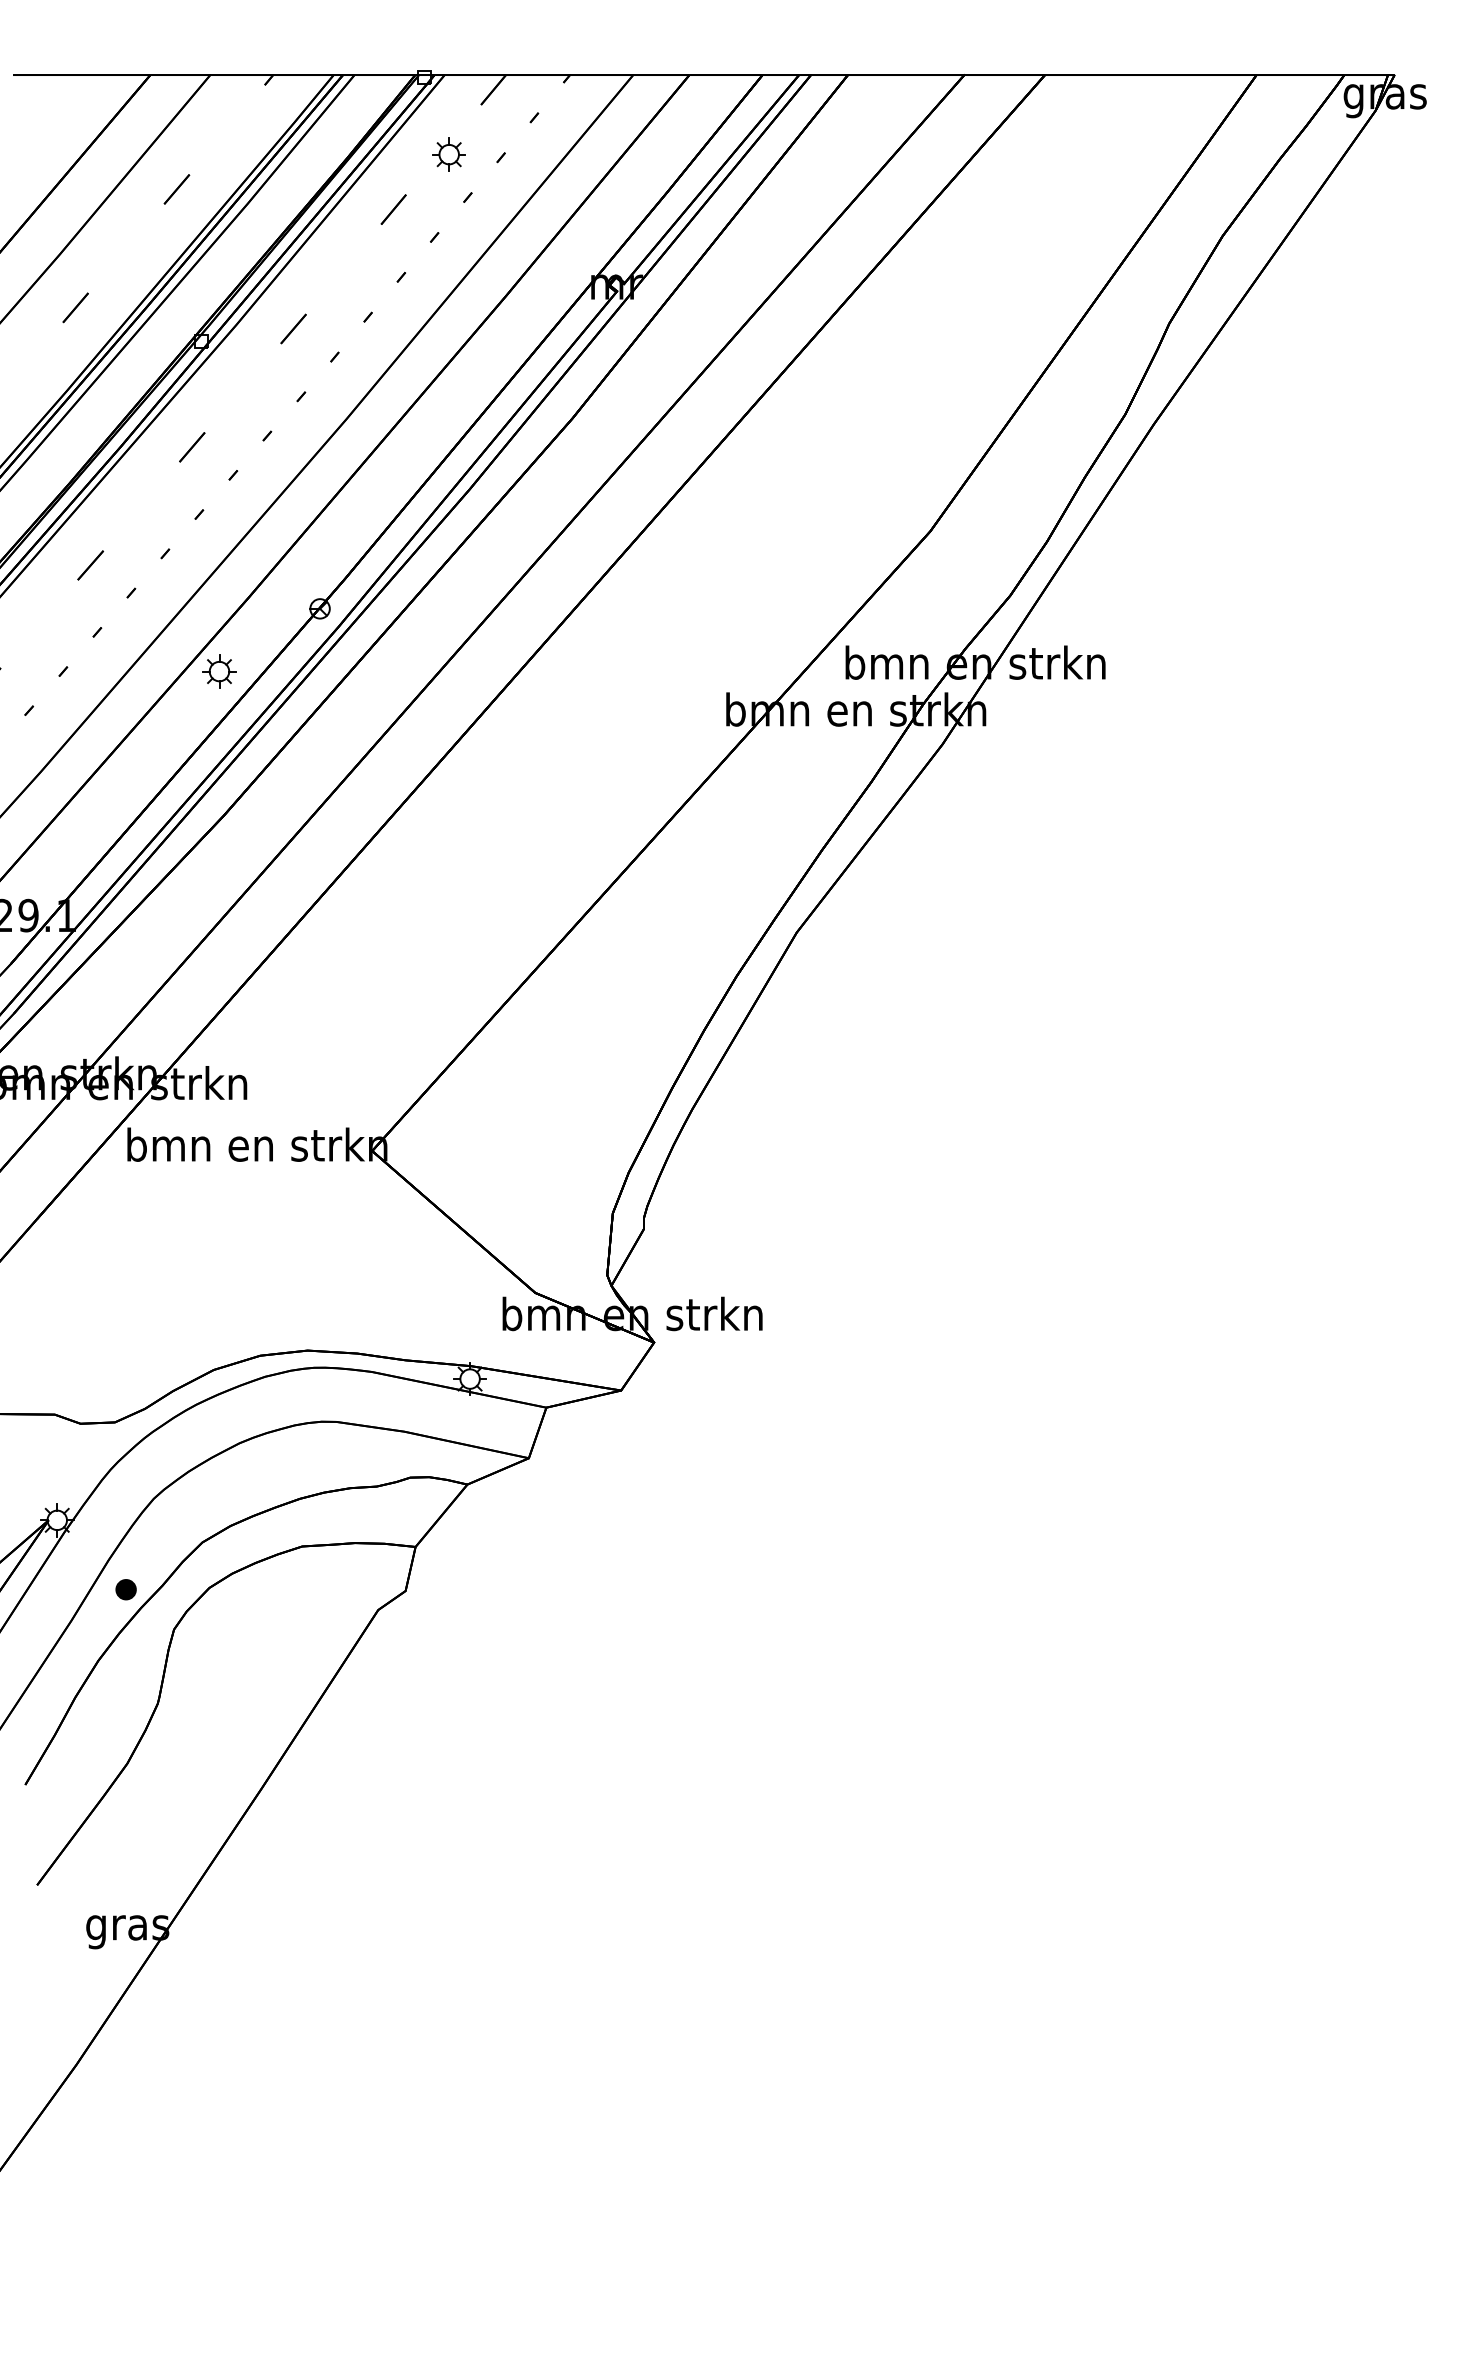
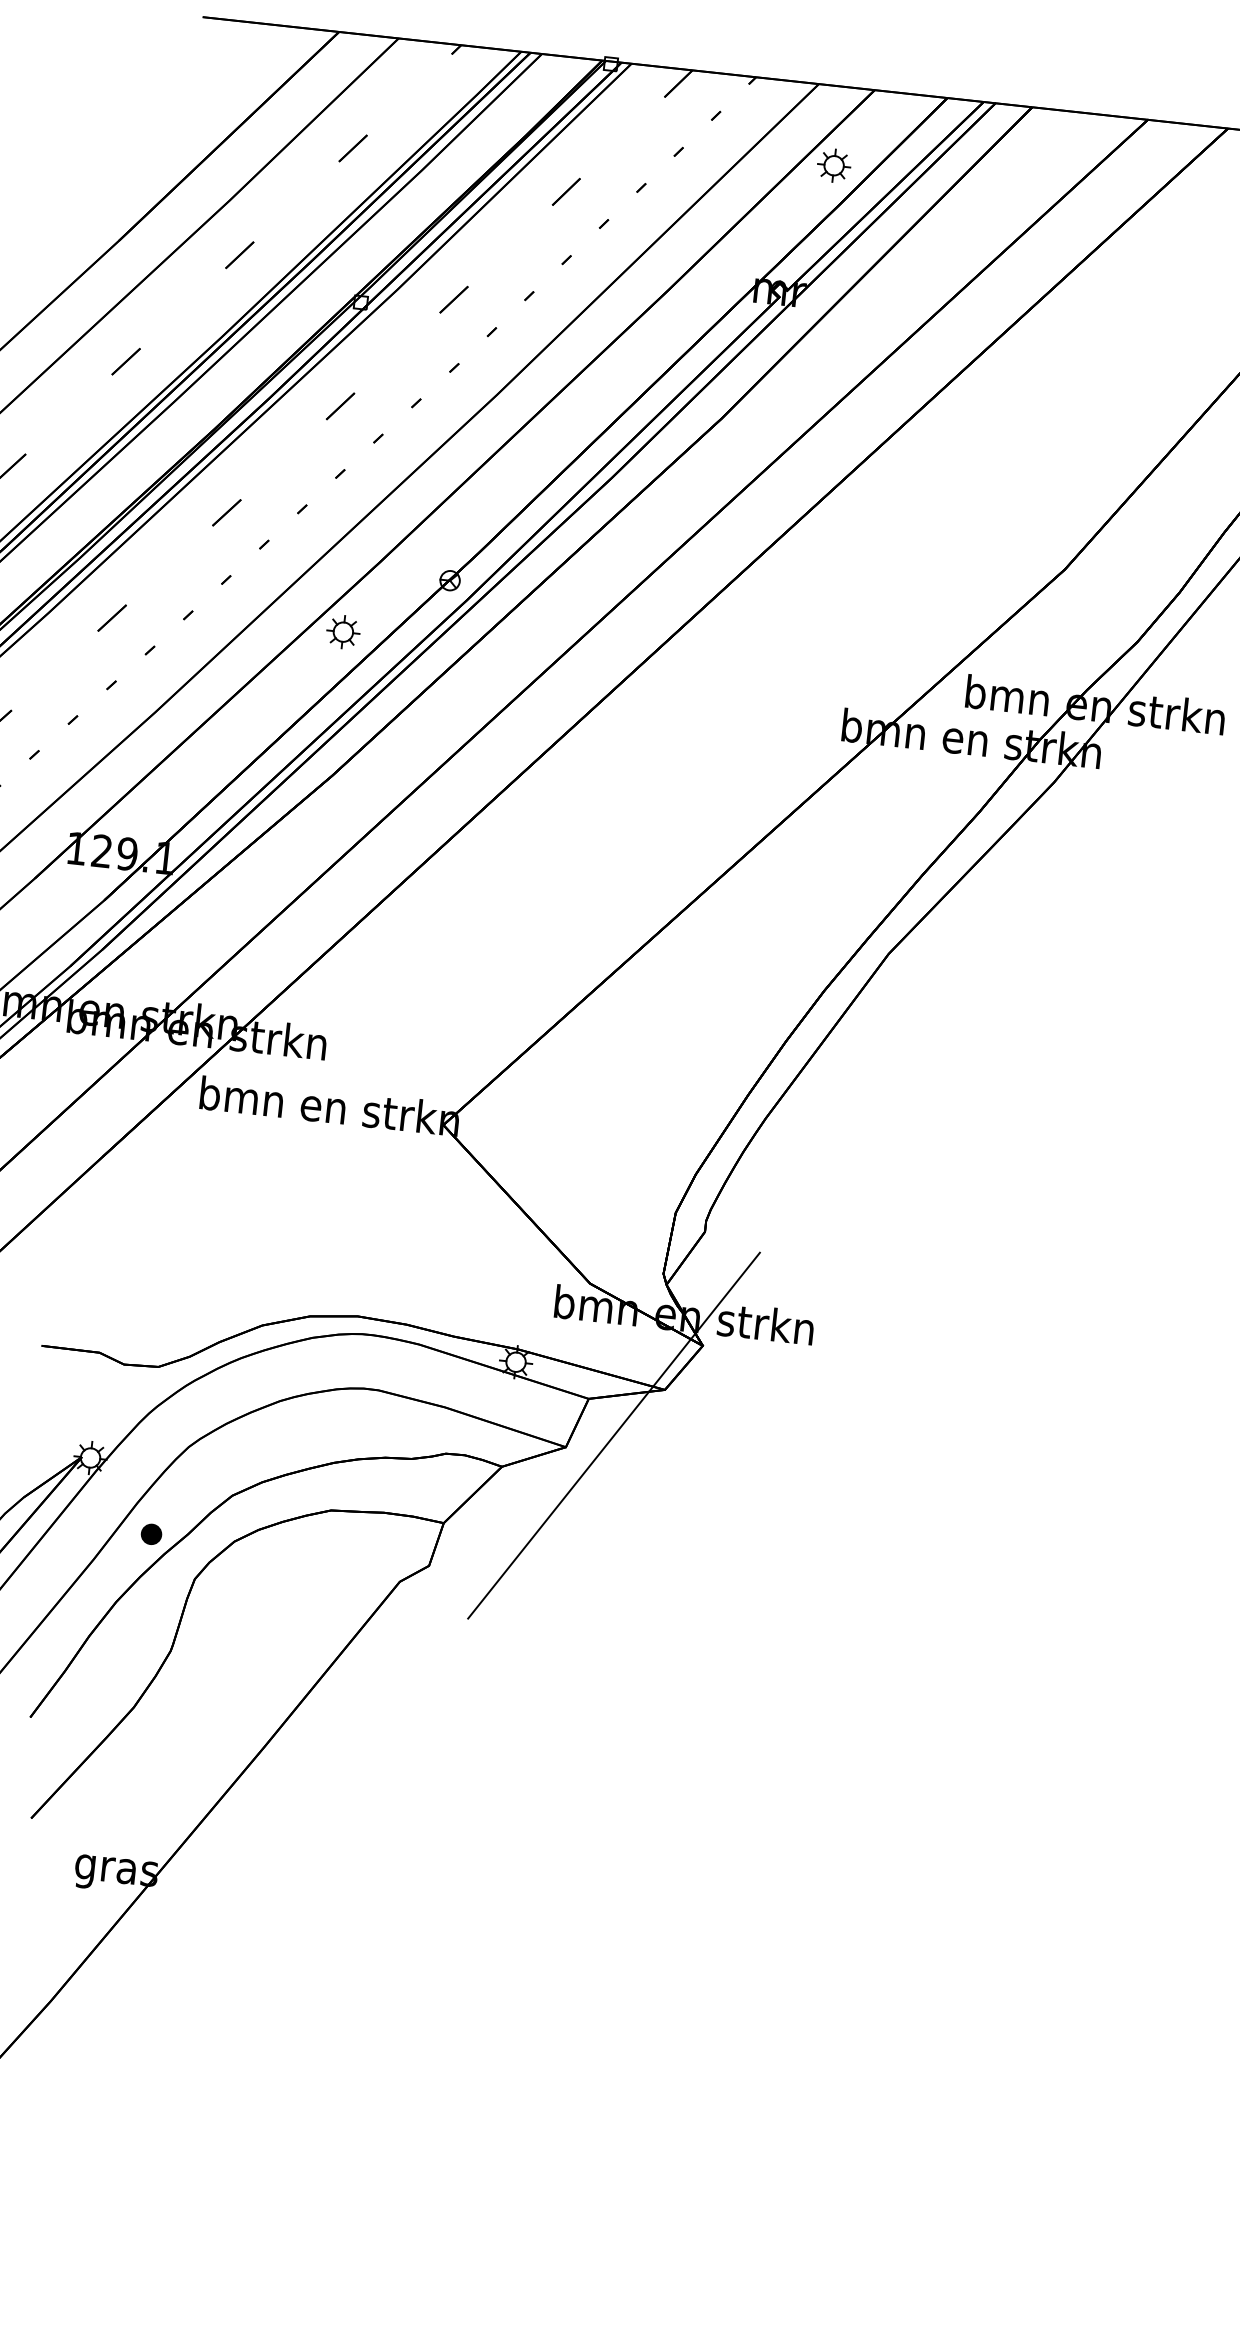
part: (448, 154) -> (833, 165), moved
line: (575, 1441) -> (614, 1435), added

